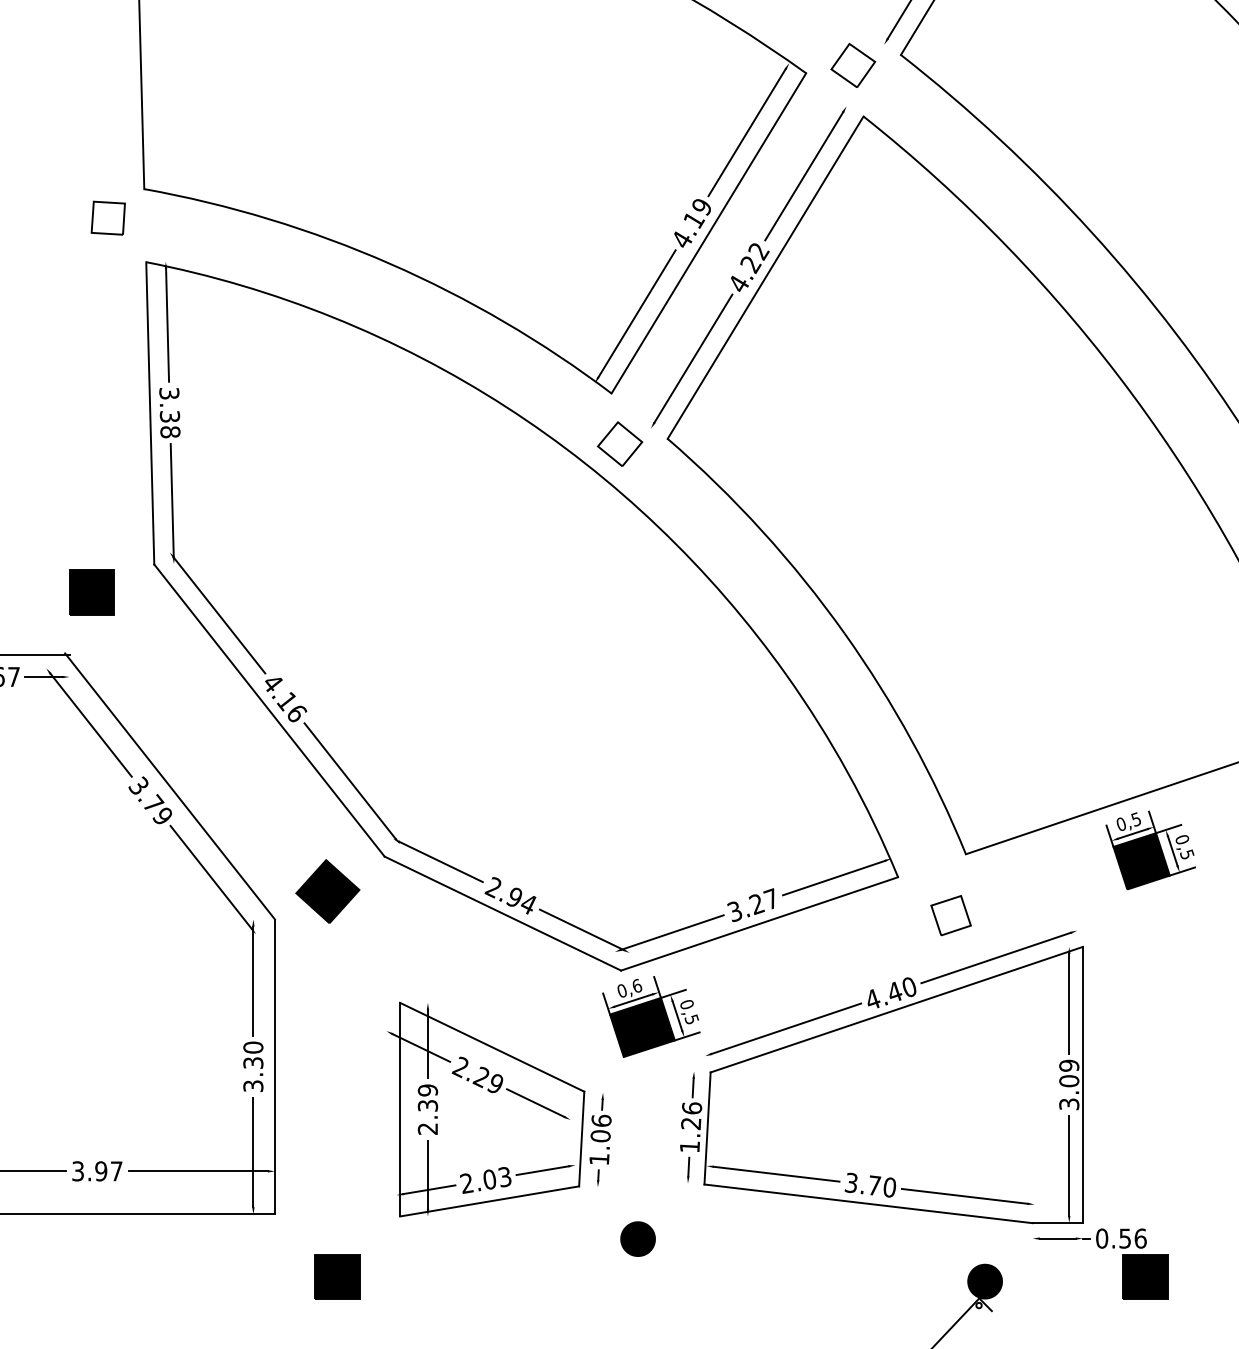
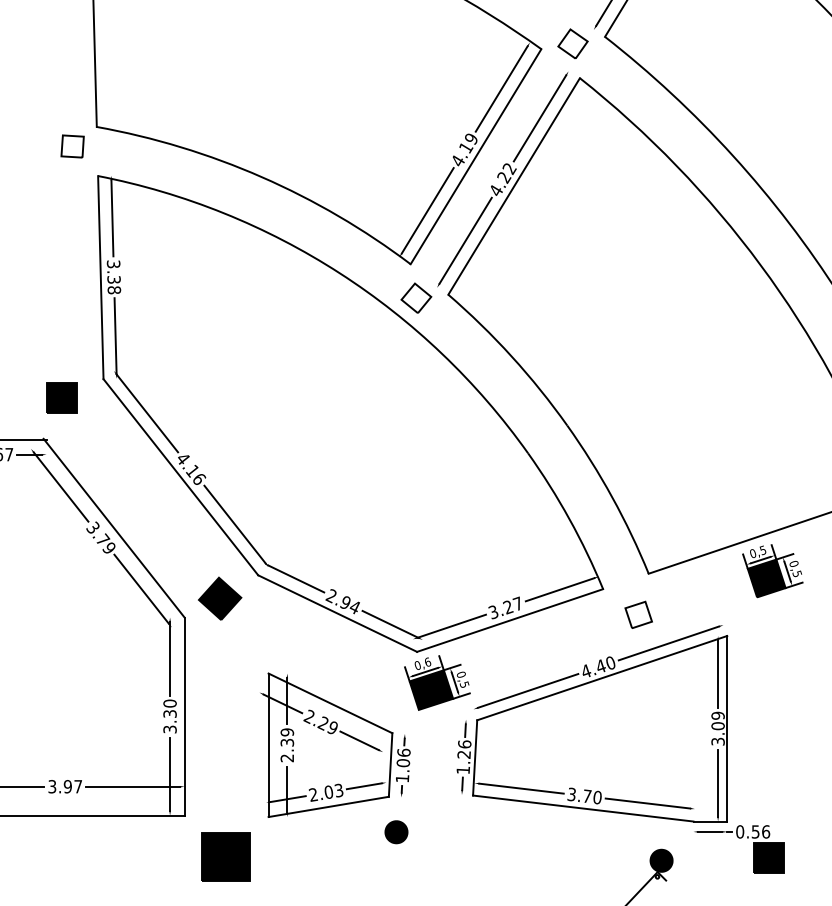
part: (638, 1239) -> (396, 832), moved
part: (337, 1276) -> (226, 857), size x1.6

